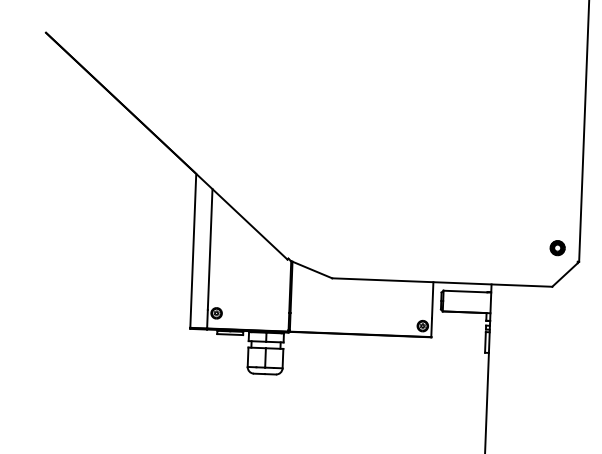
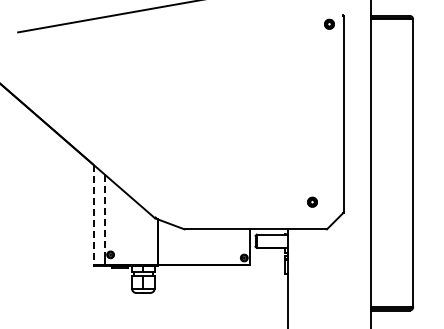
part: (557, 246) -> (312, 201), moved
line: (209, 250) -> (104, 214), solid -> dashed
line: (192, 251) -> (93, 215), solid -> dashed

